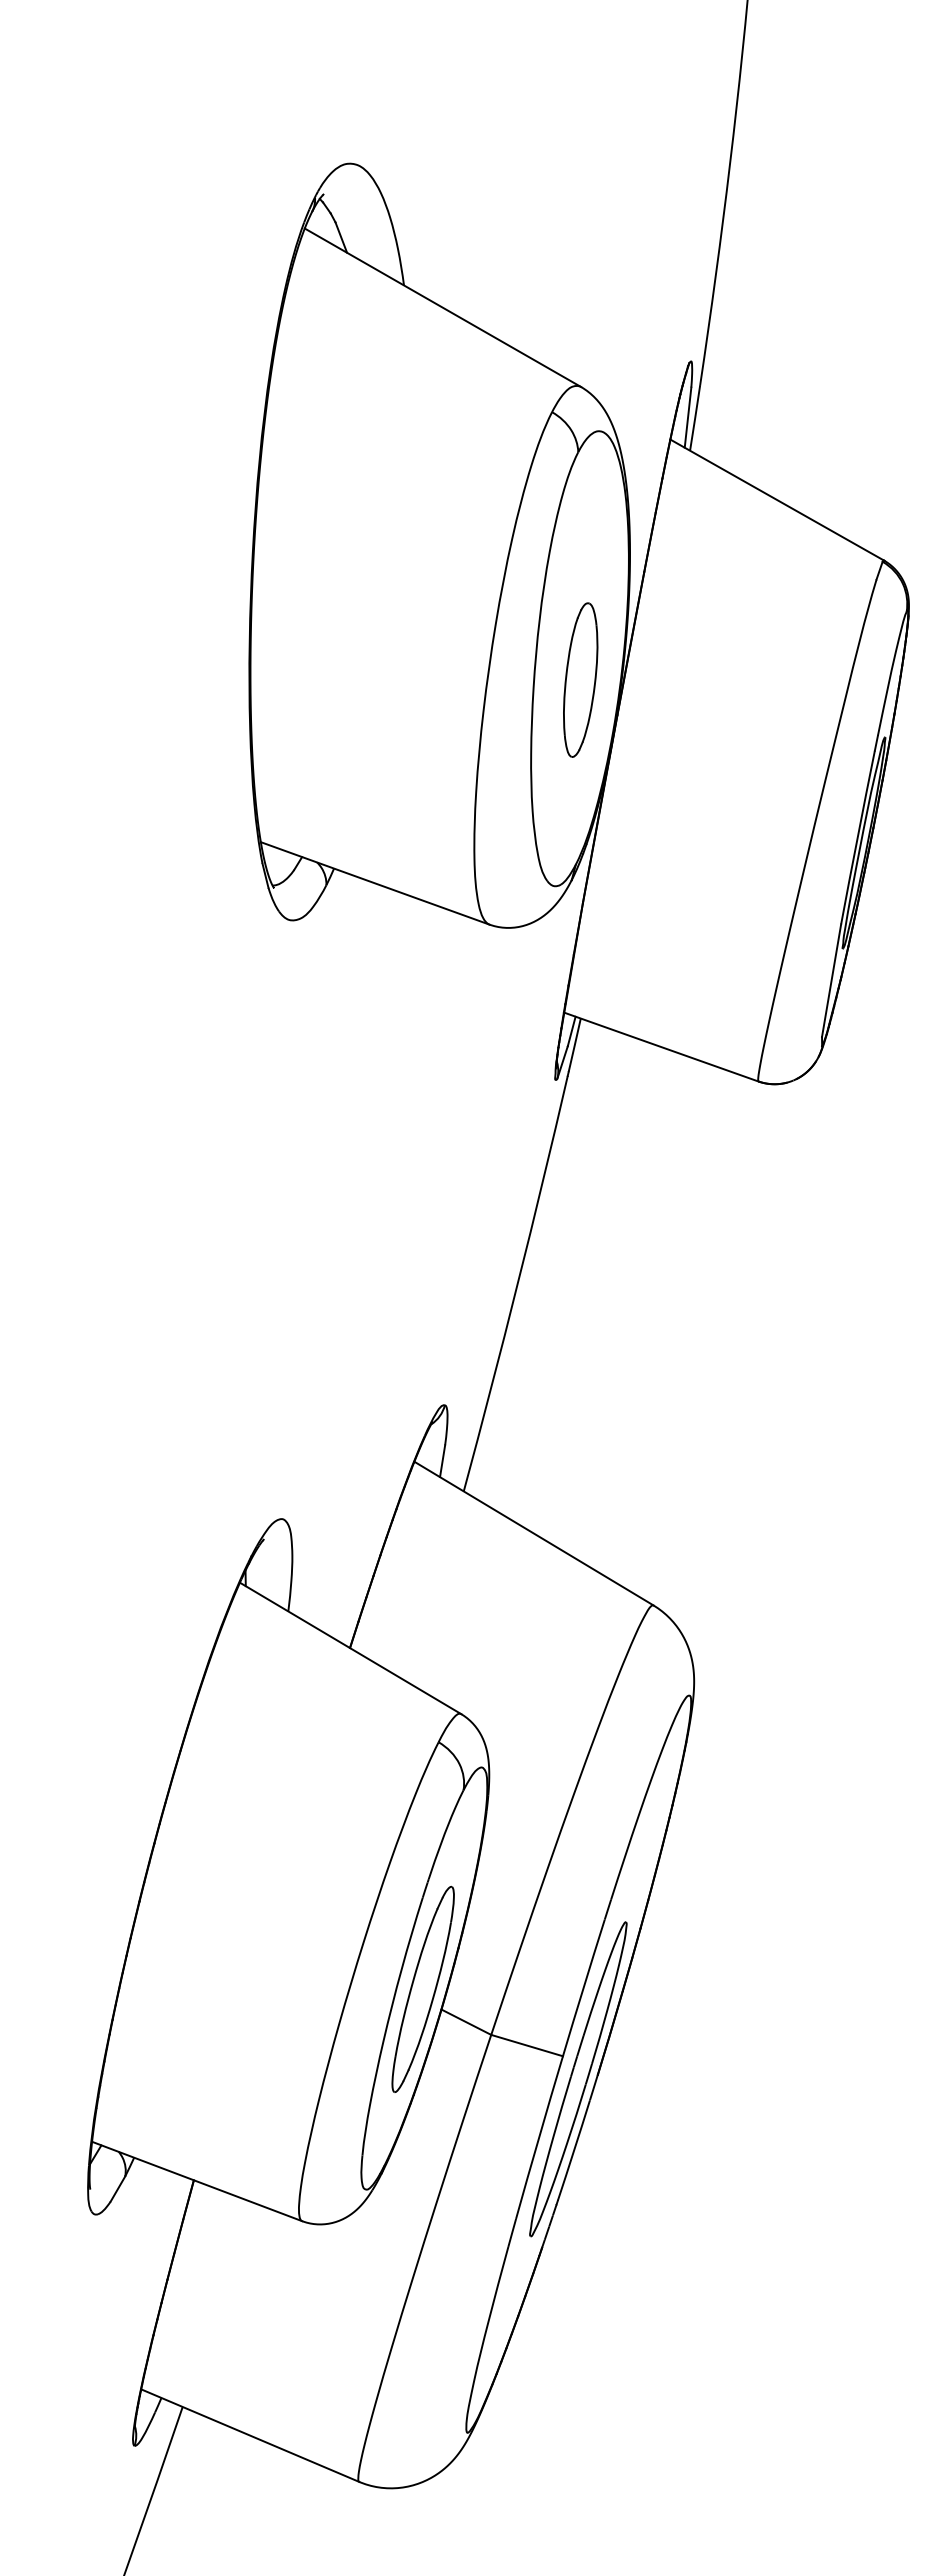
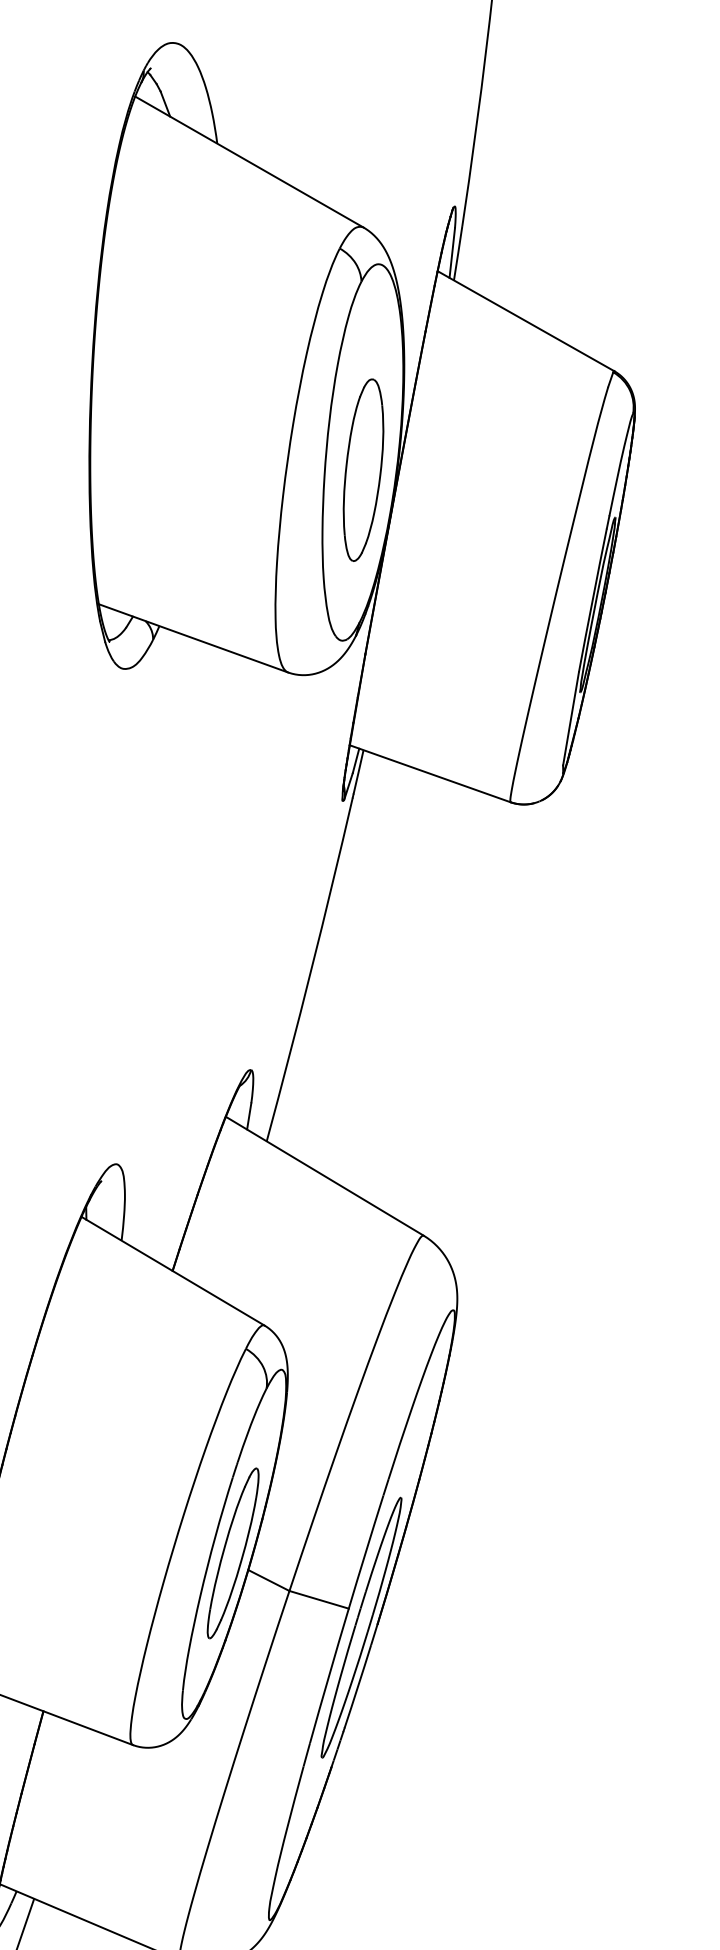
part: (580, 679) -> (363, 469), size x1.43

